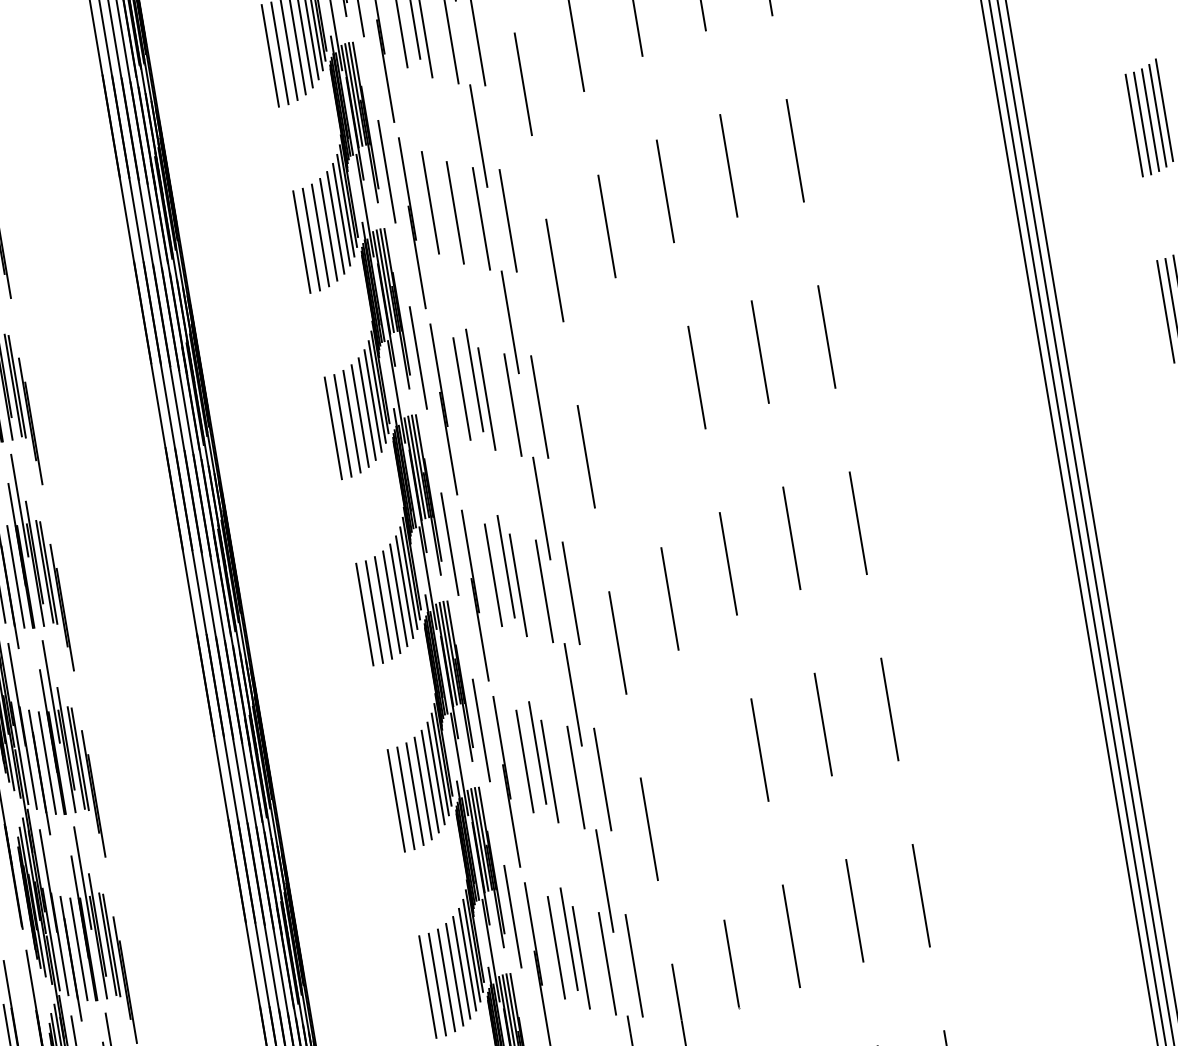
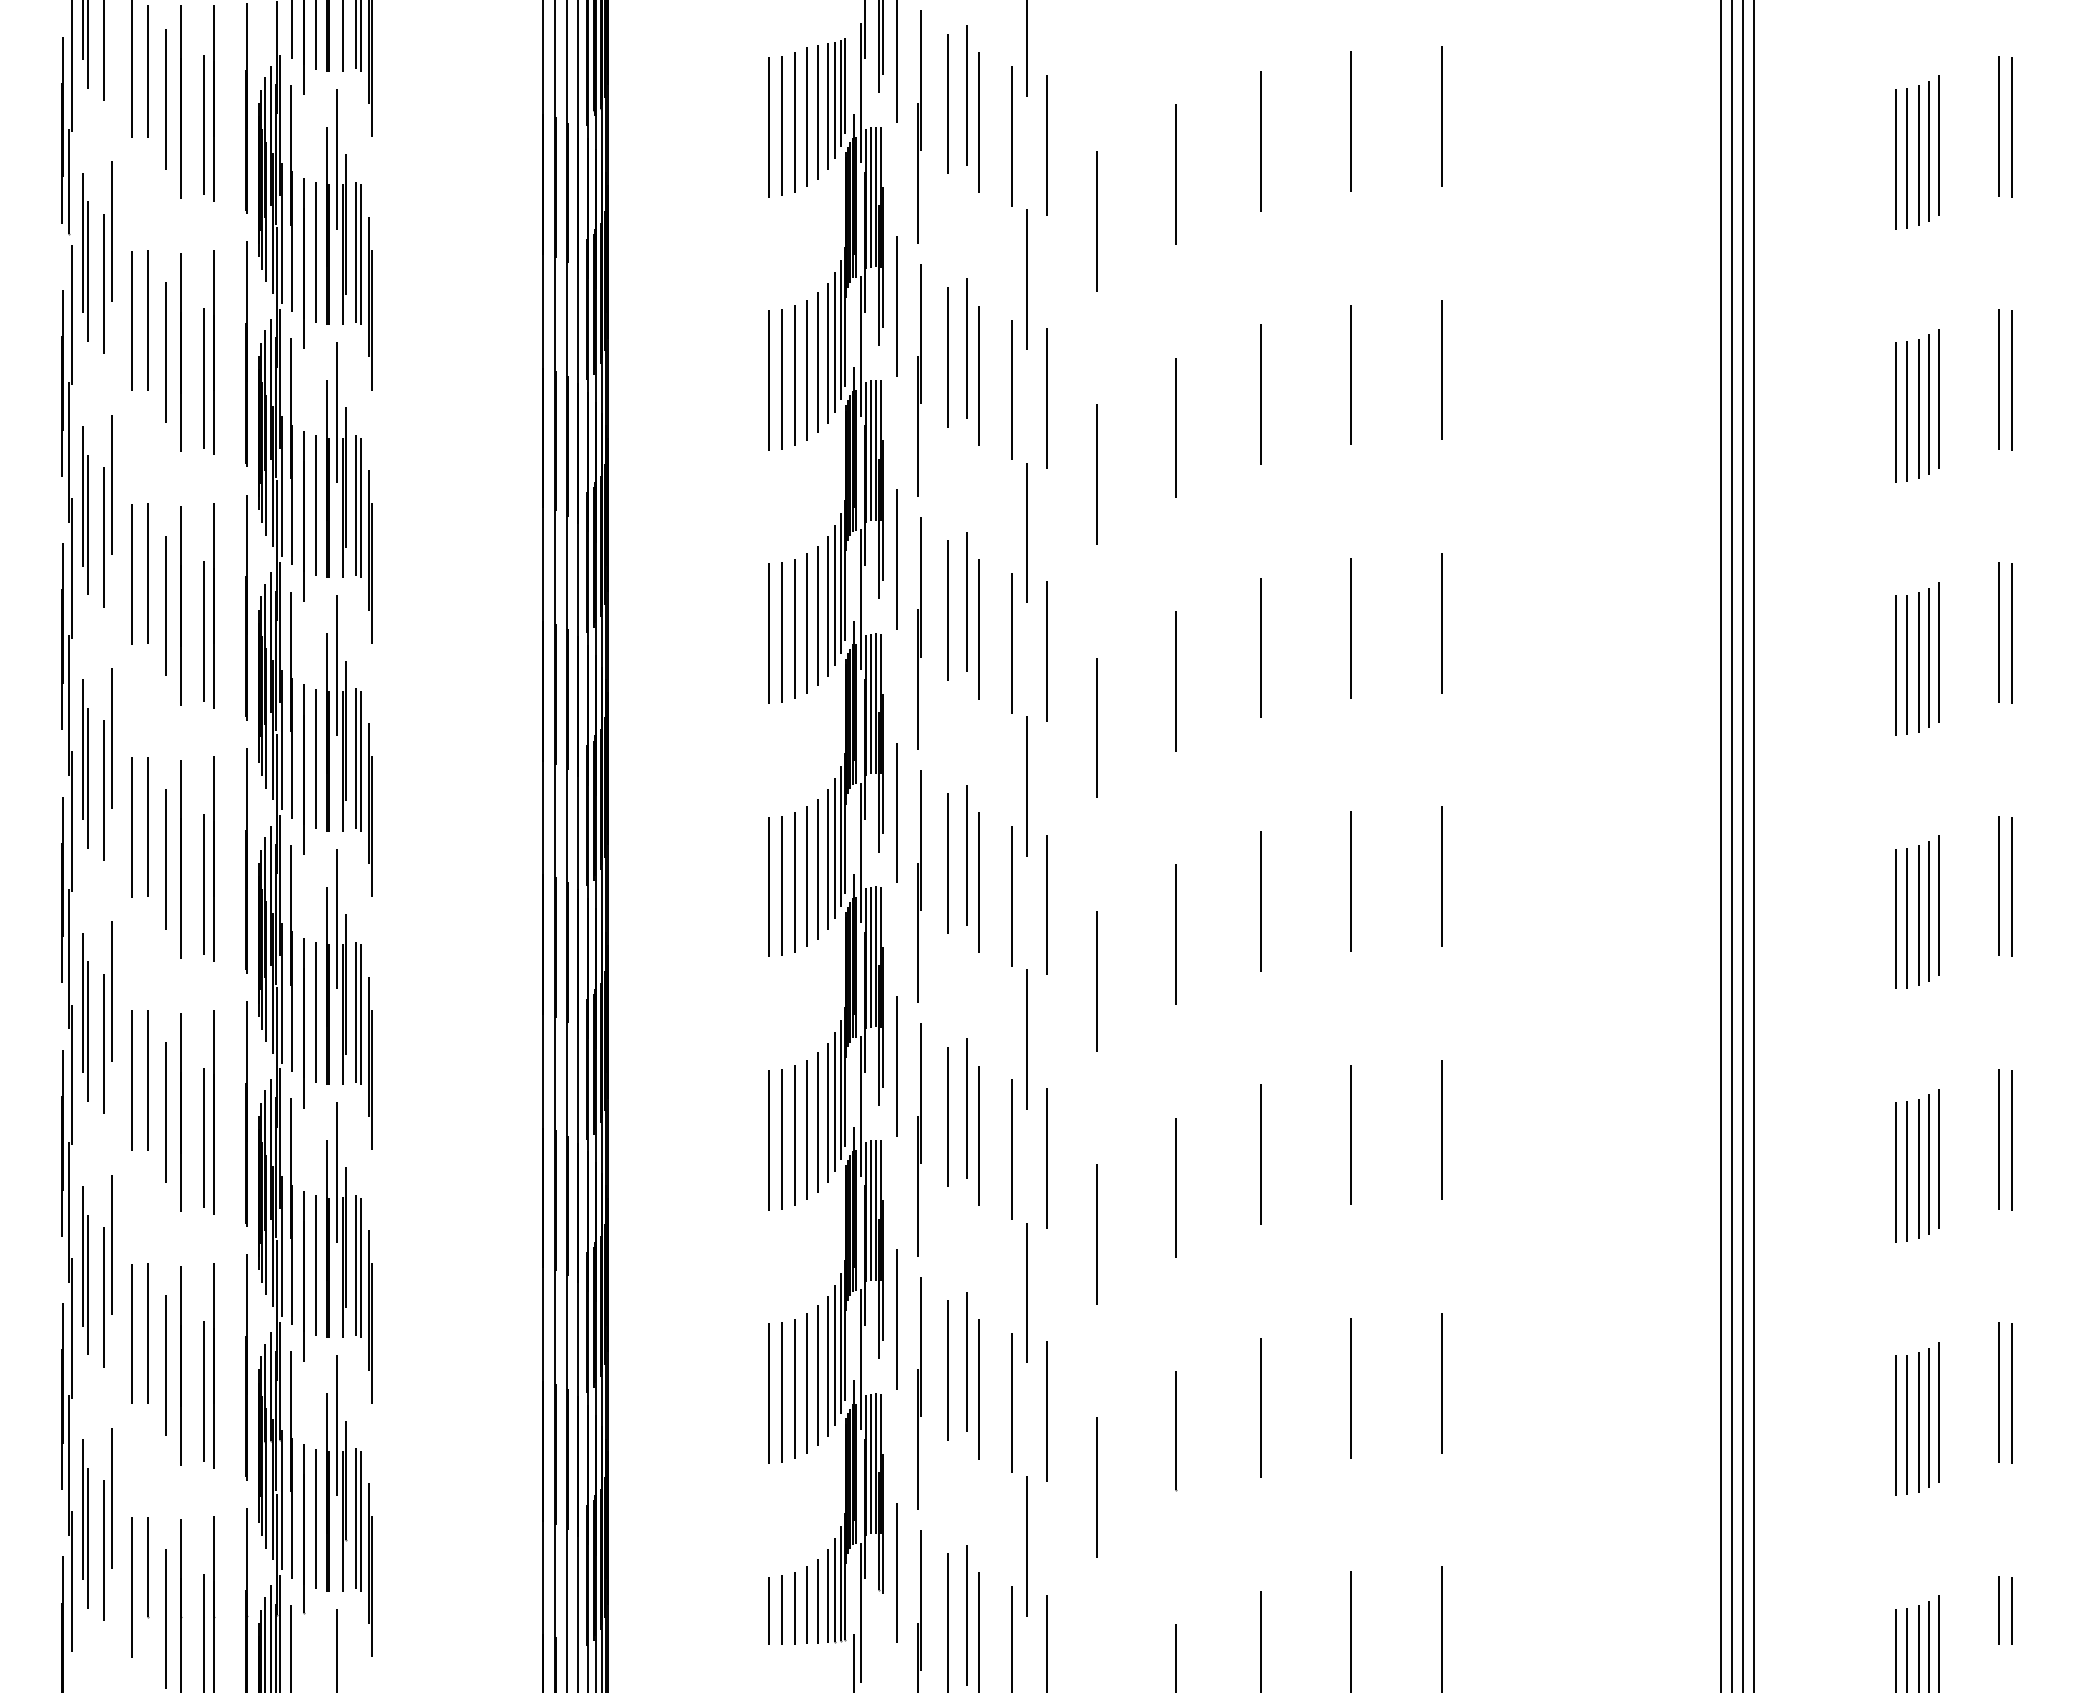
line: (442, 194) -> (966, 348), added
line: (638, 412) -> (1176, 680), added
line: (701, 784) -> (1176, 1187), added

